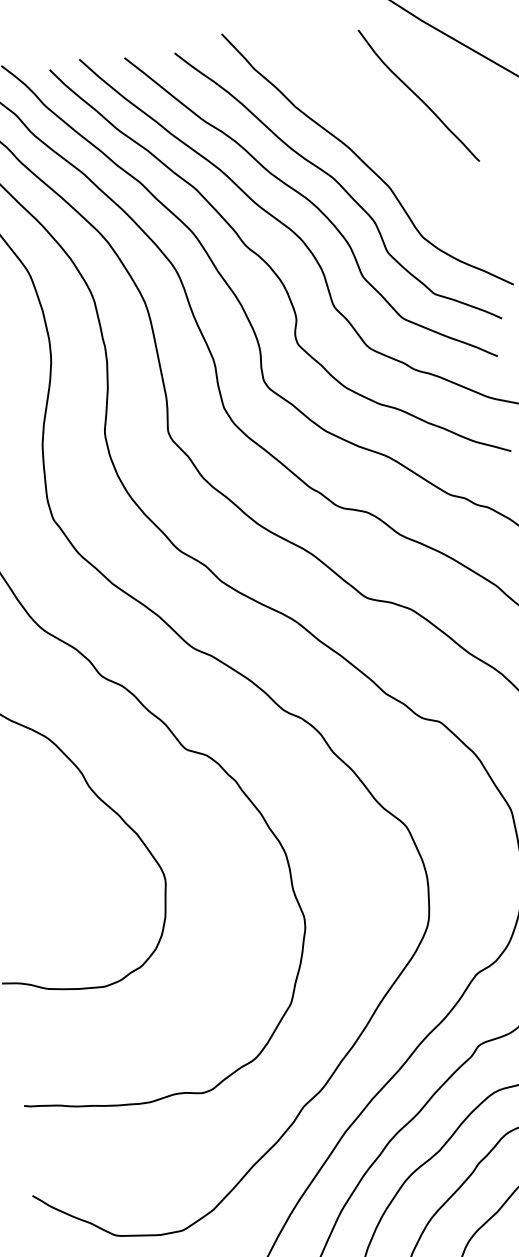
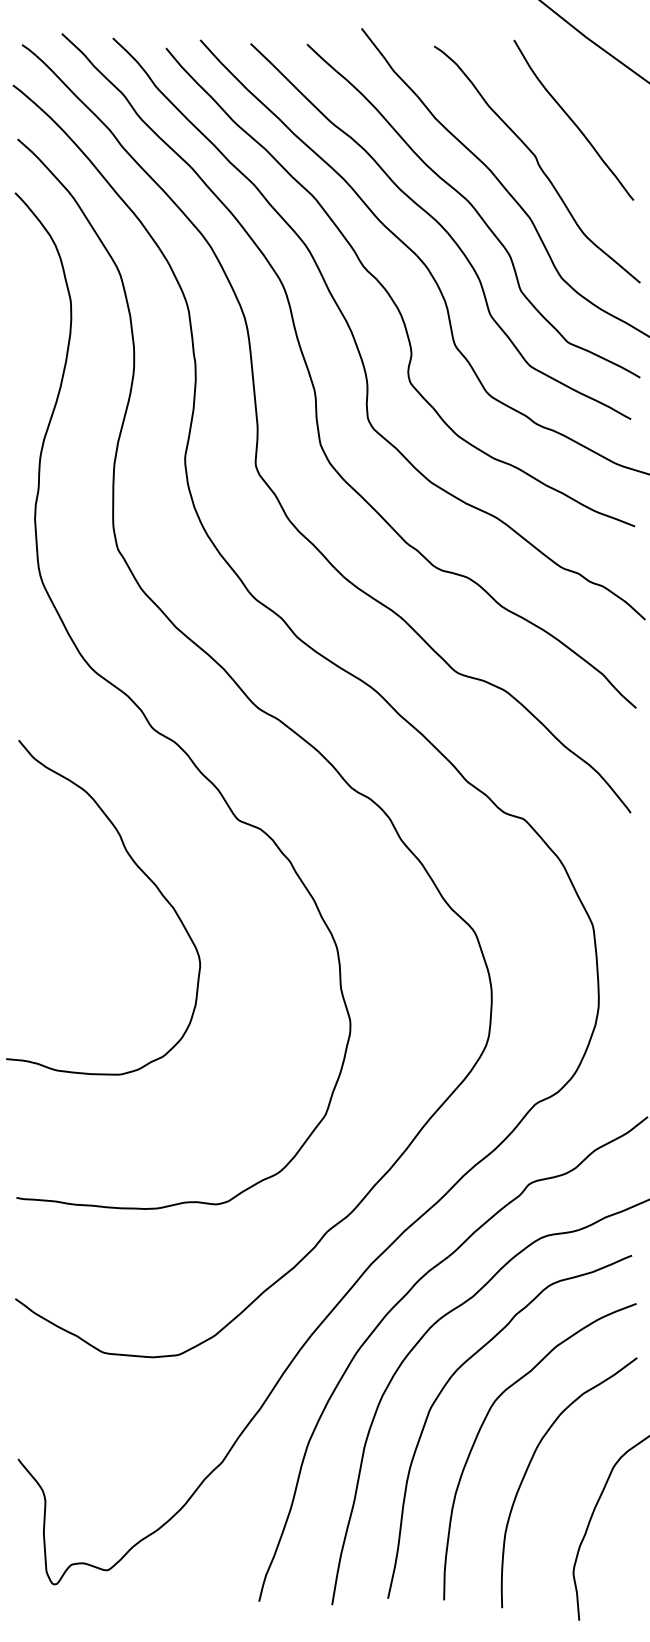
curve: (390, 138) -> (537, 164), added

